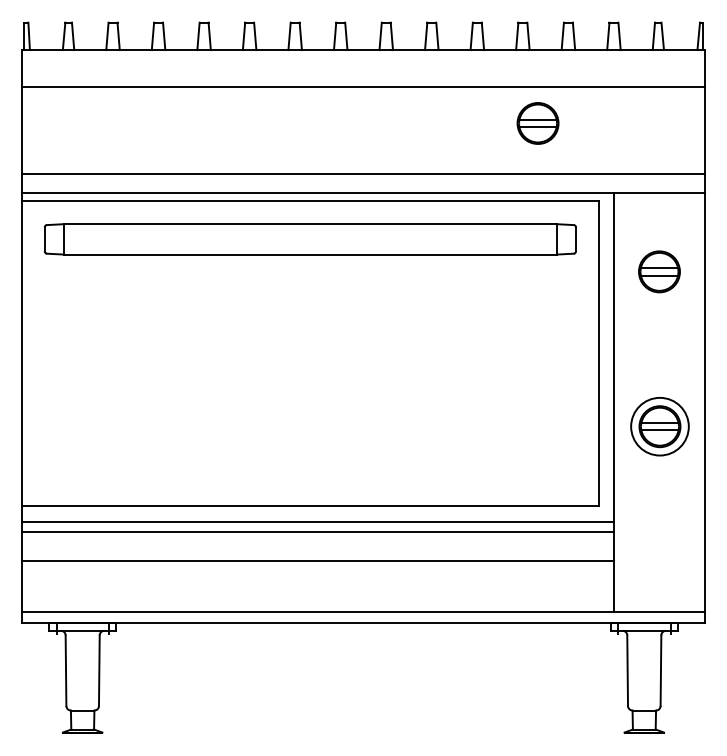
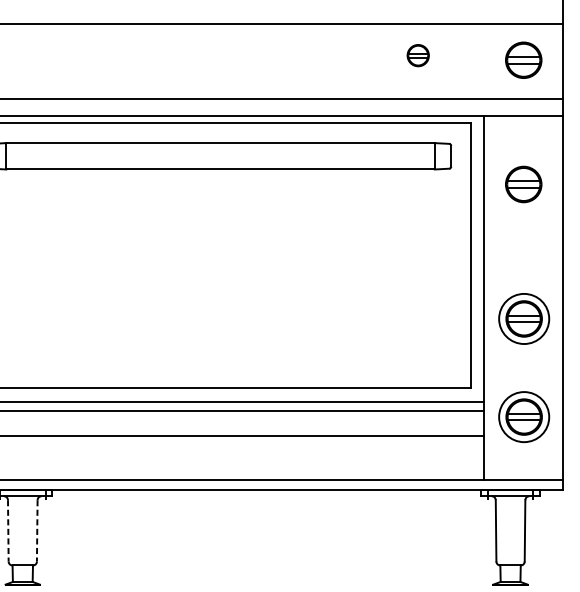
part: (537, 123) -> (417, 55), size x0.6
part: (659, 128) -> (523, 59), added
part: (659, 539) -> (523, 416), added
line: (66, 671) -> (8, 531), solid -> dashed
line: (99, 671) -> (37, 531), solid -> dashed

